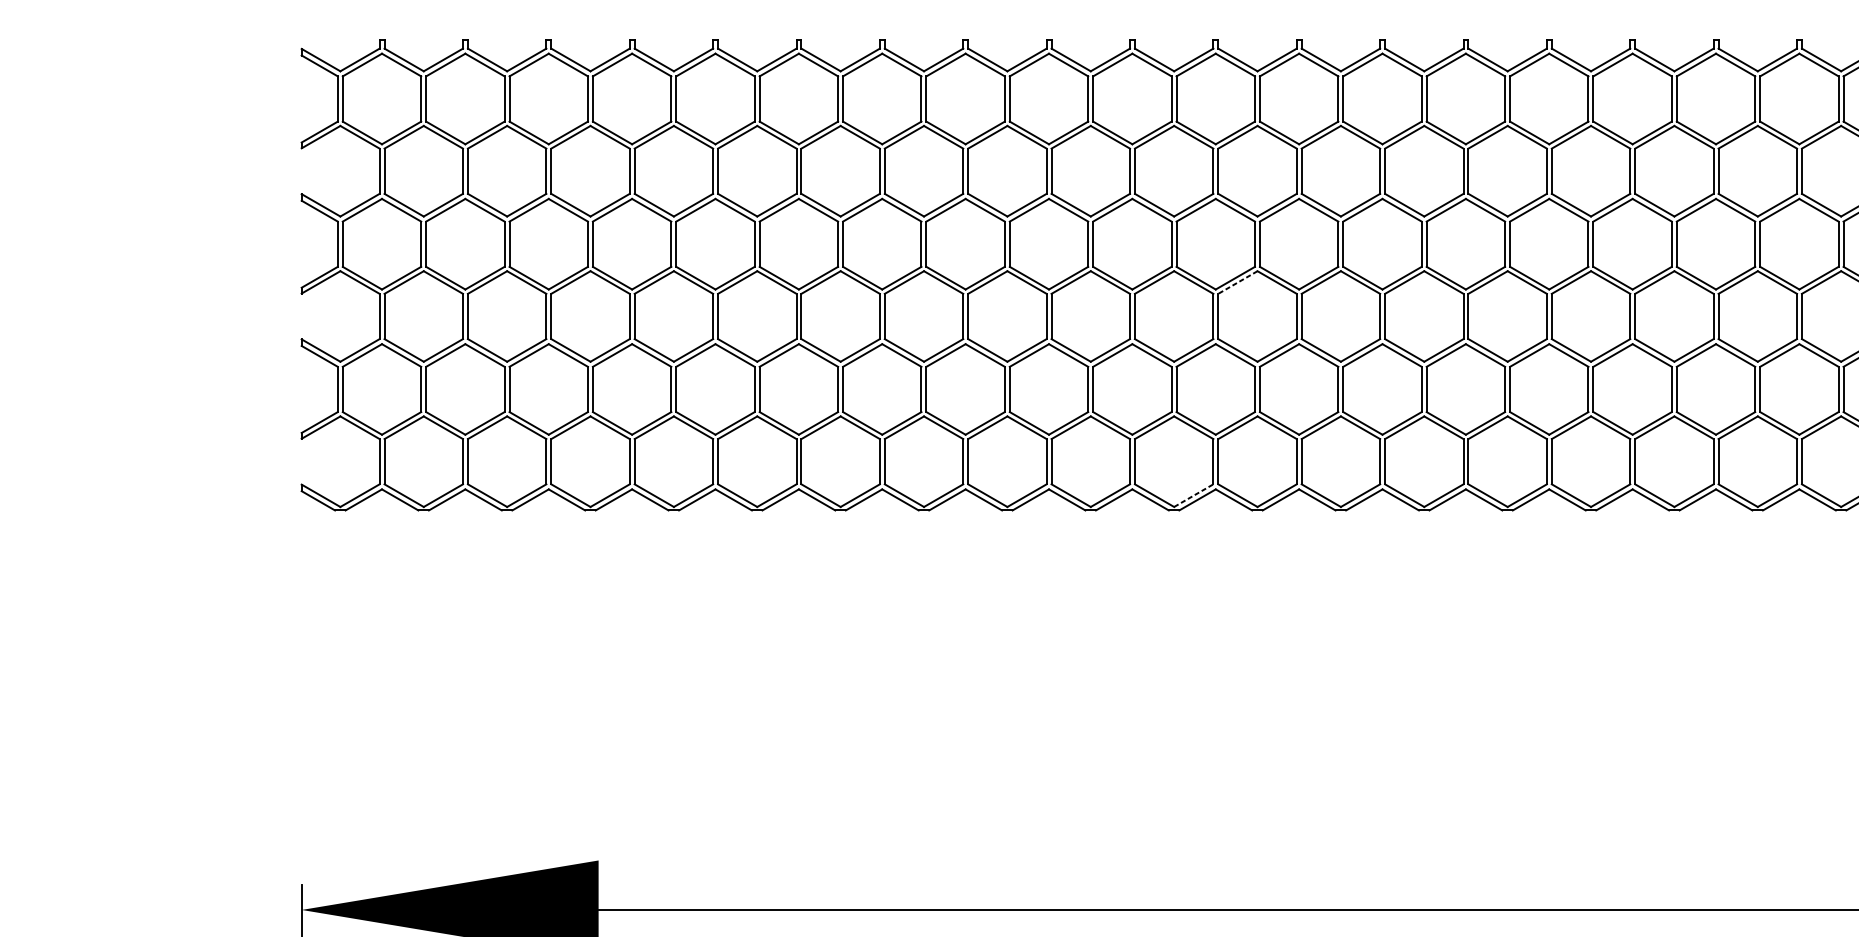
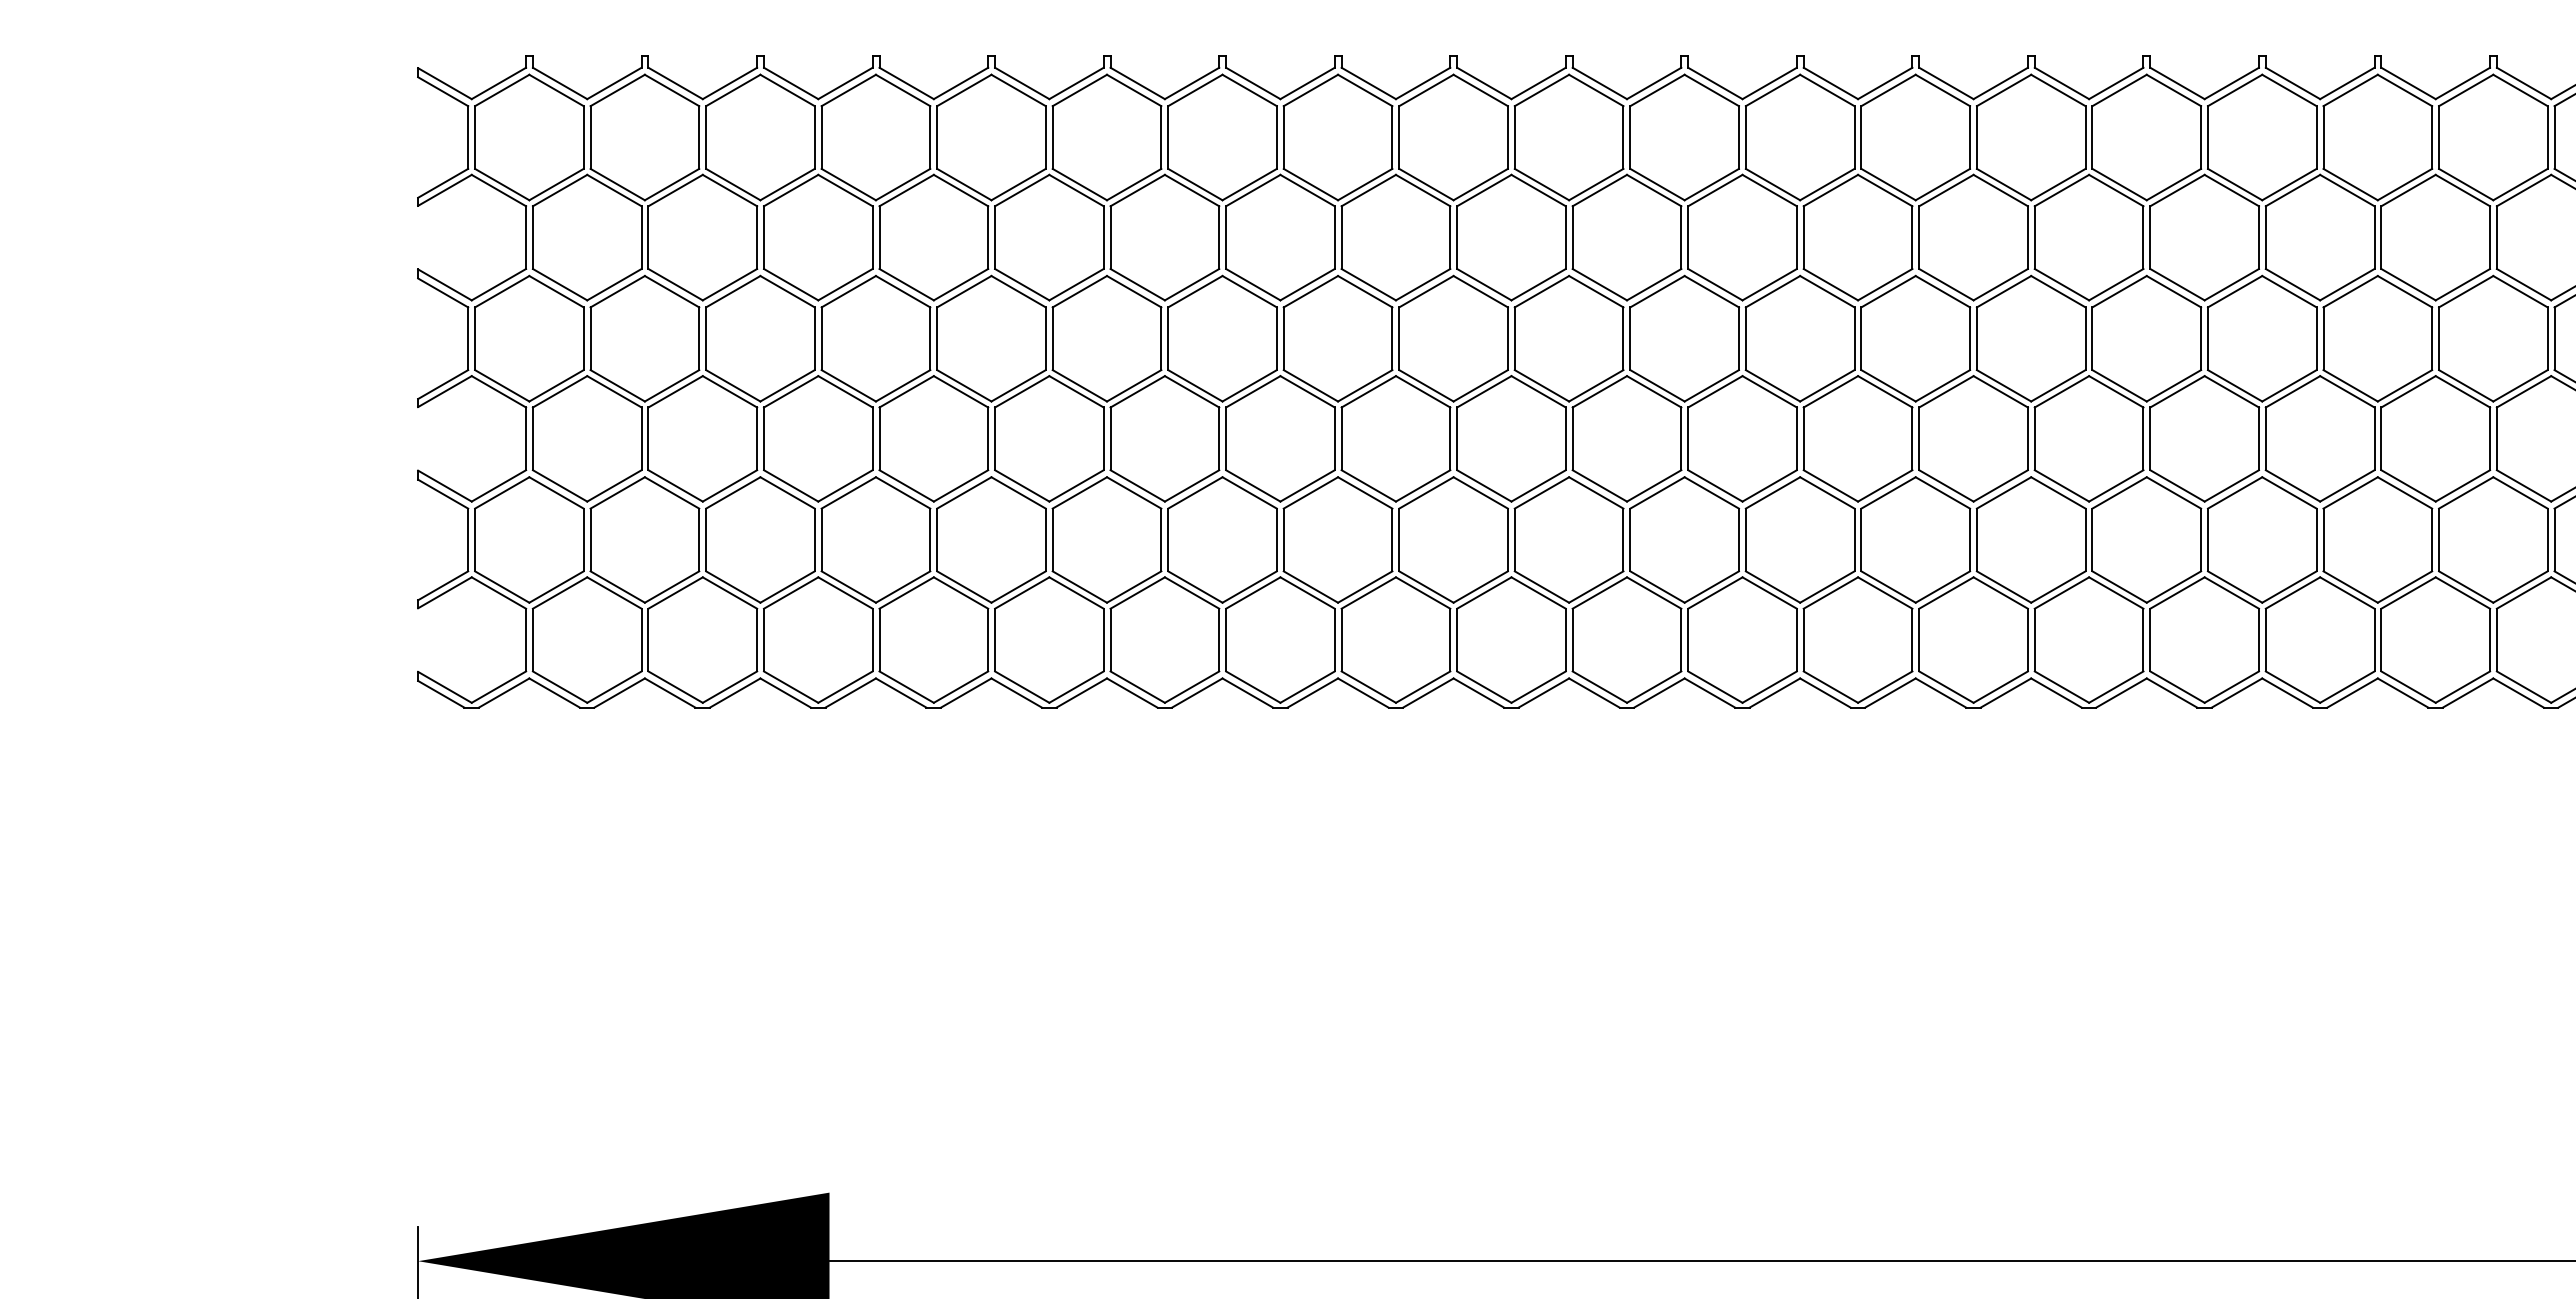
line: (1237, 283) -> (1714, 392), dashed -> solid
line: (1194, 495) -> (1654, 686), dashed -> solid

